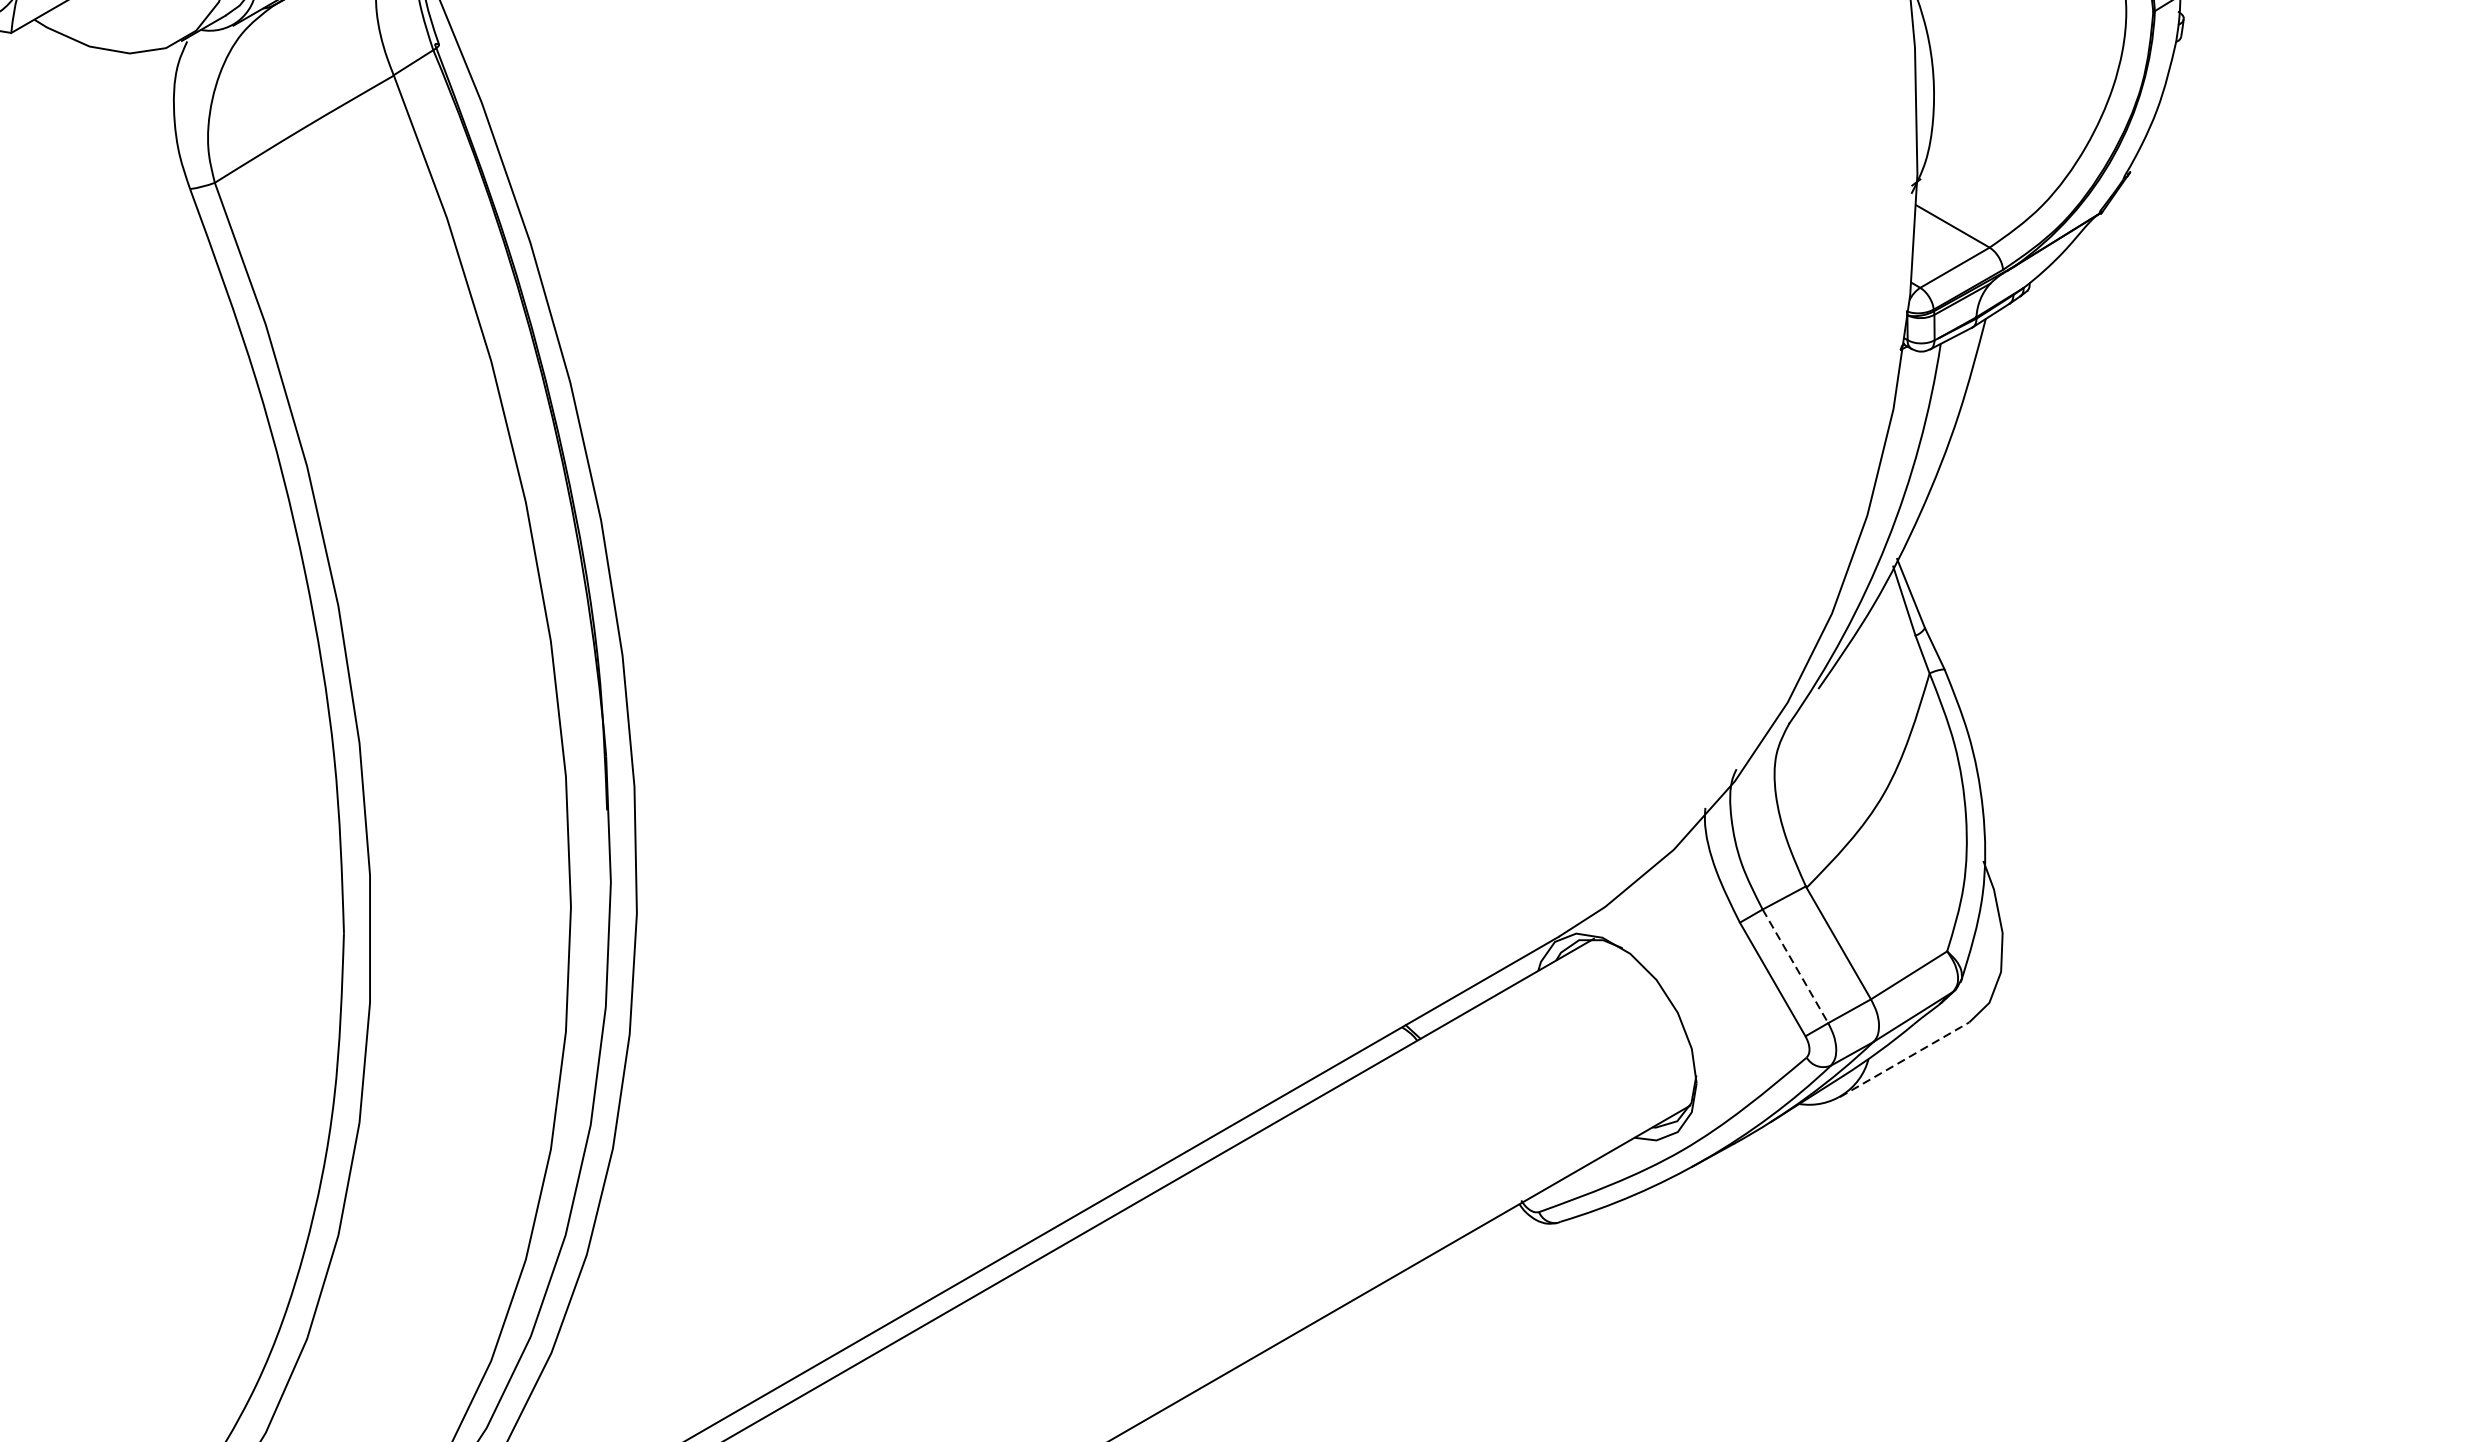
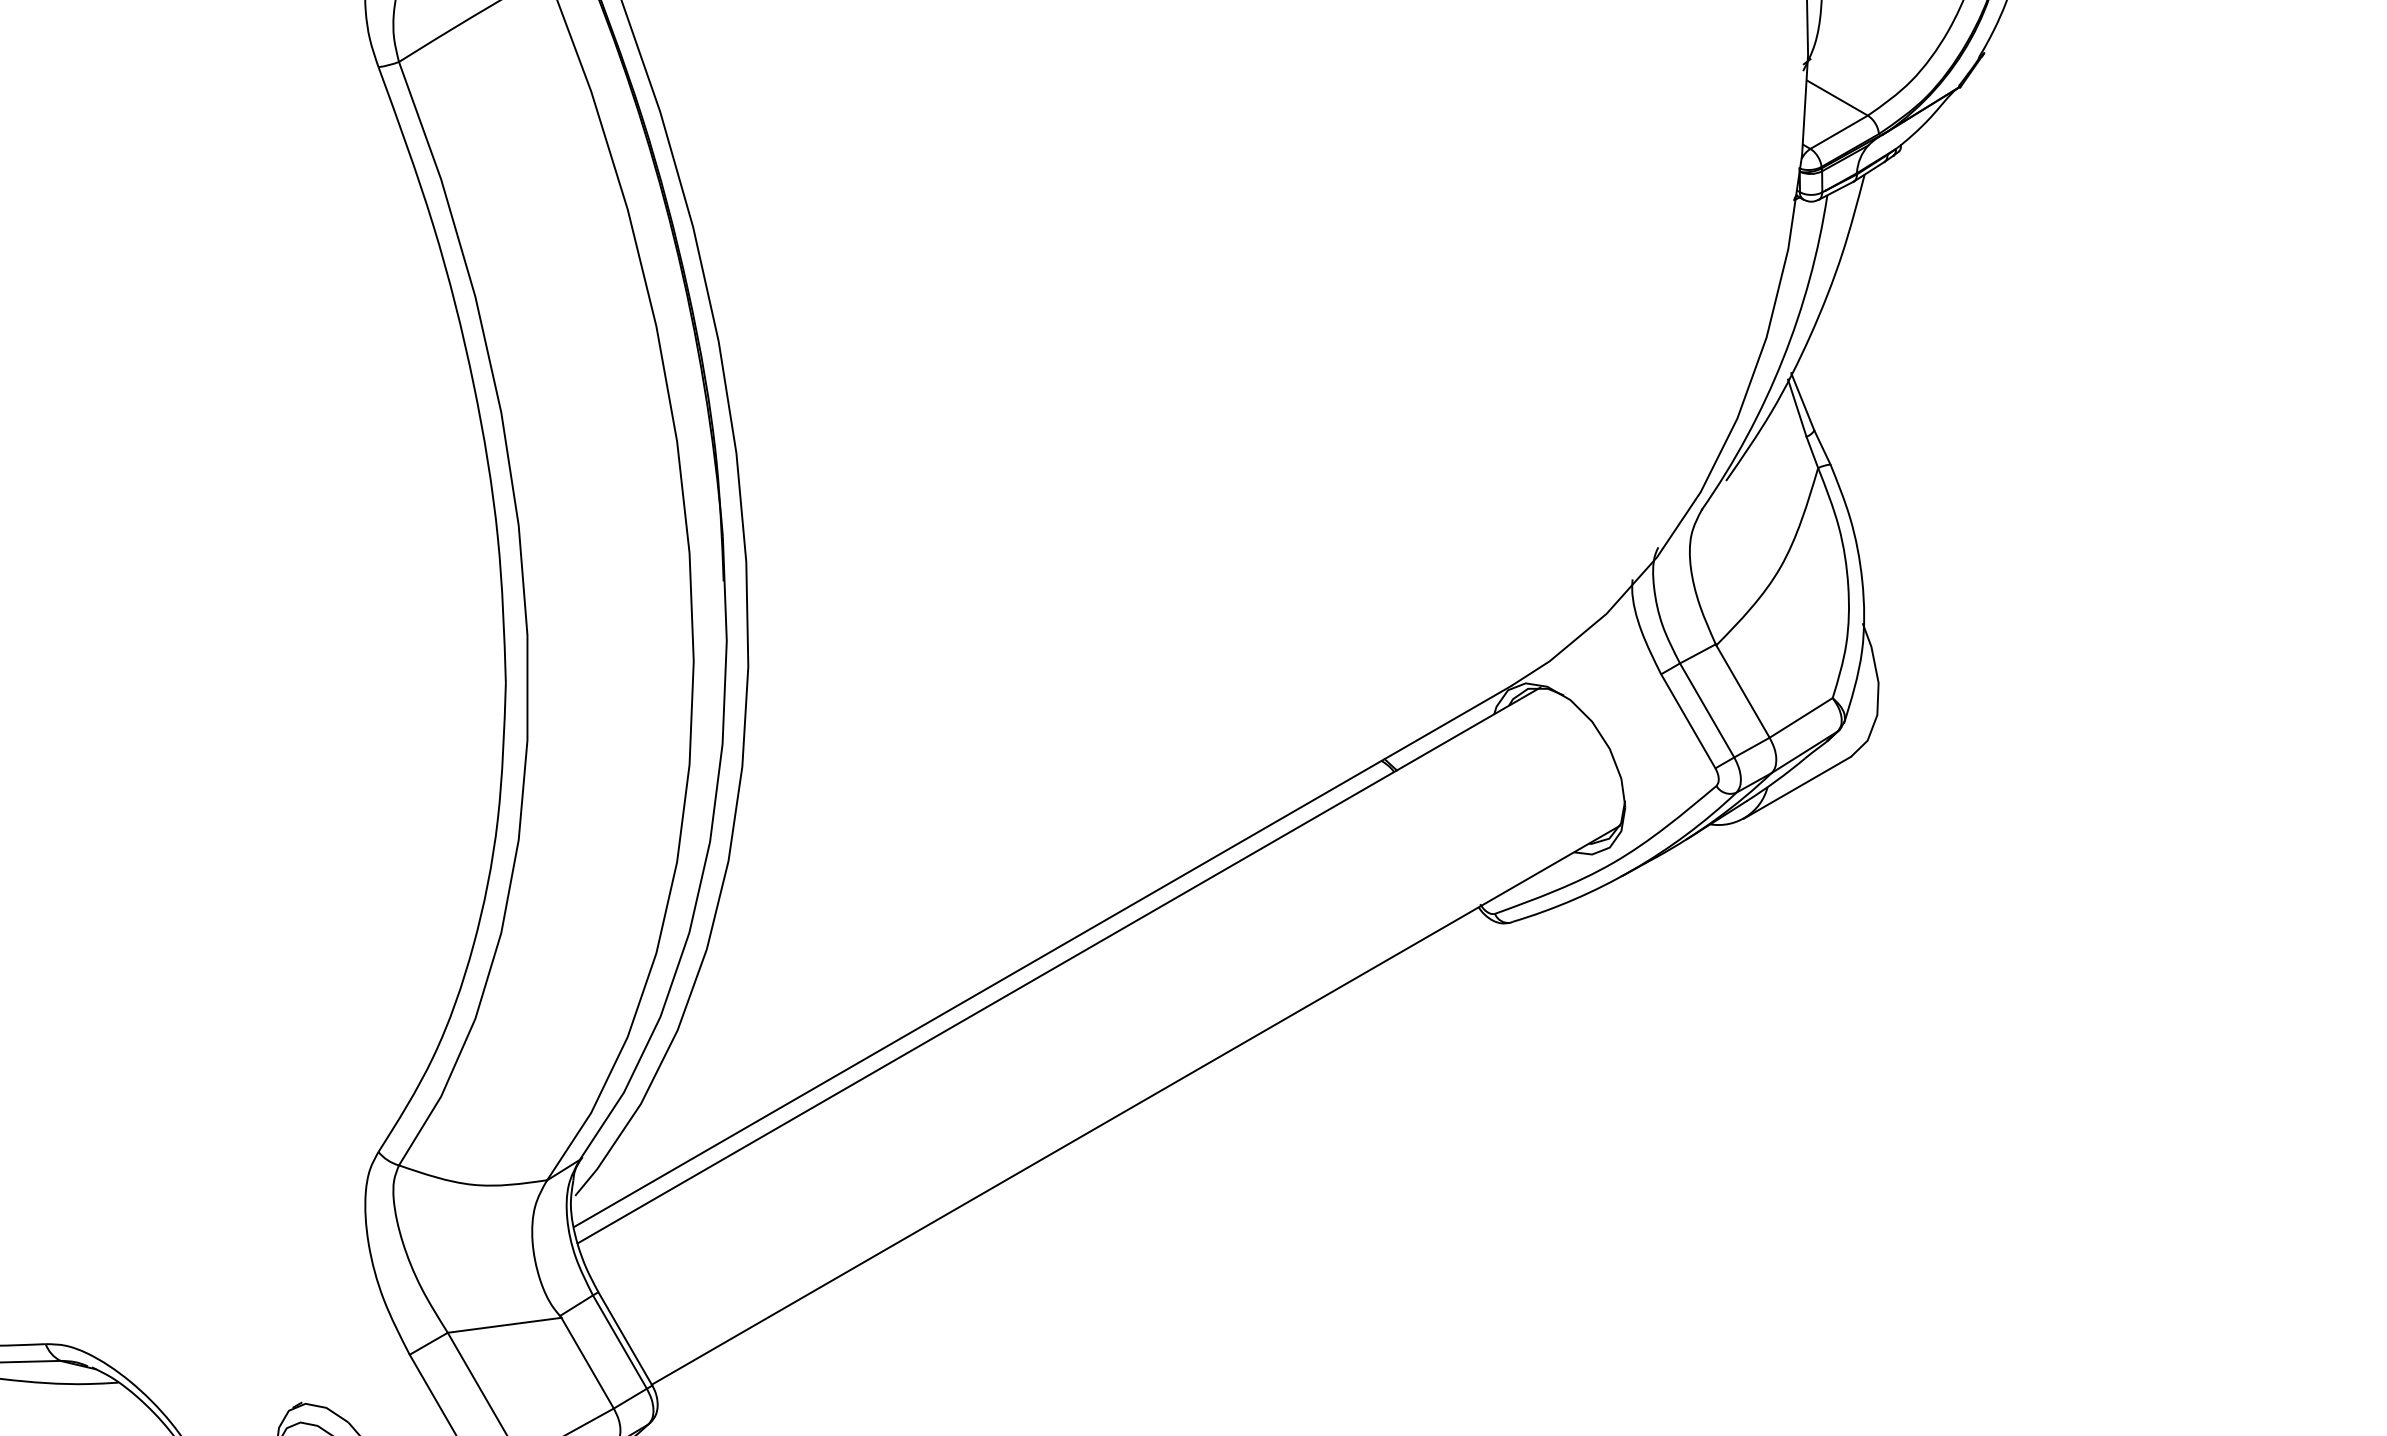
line: (1795, 966) -> (1707, 710), dashed -> solid
line: (1904, 1059) -> (1797, 787), dashed -> solid

